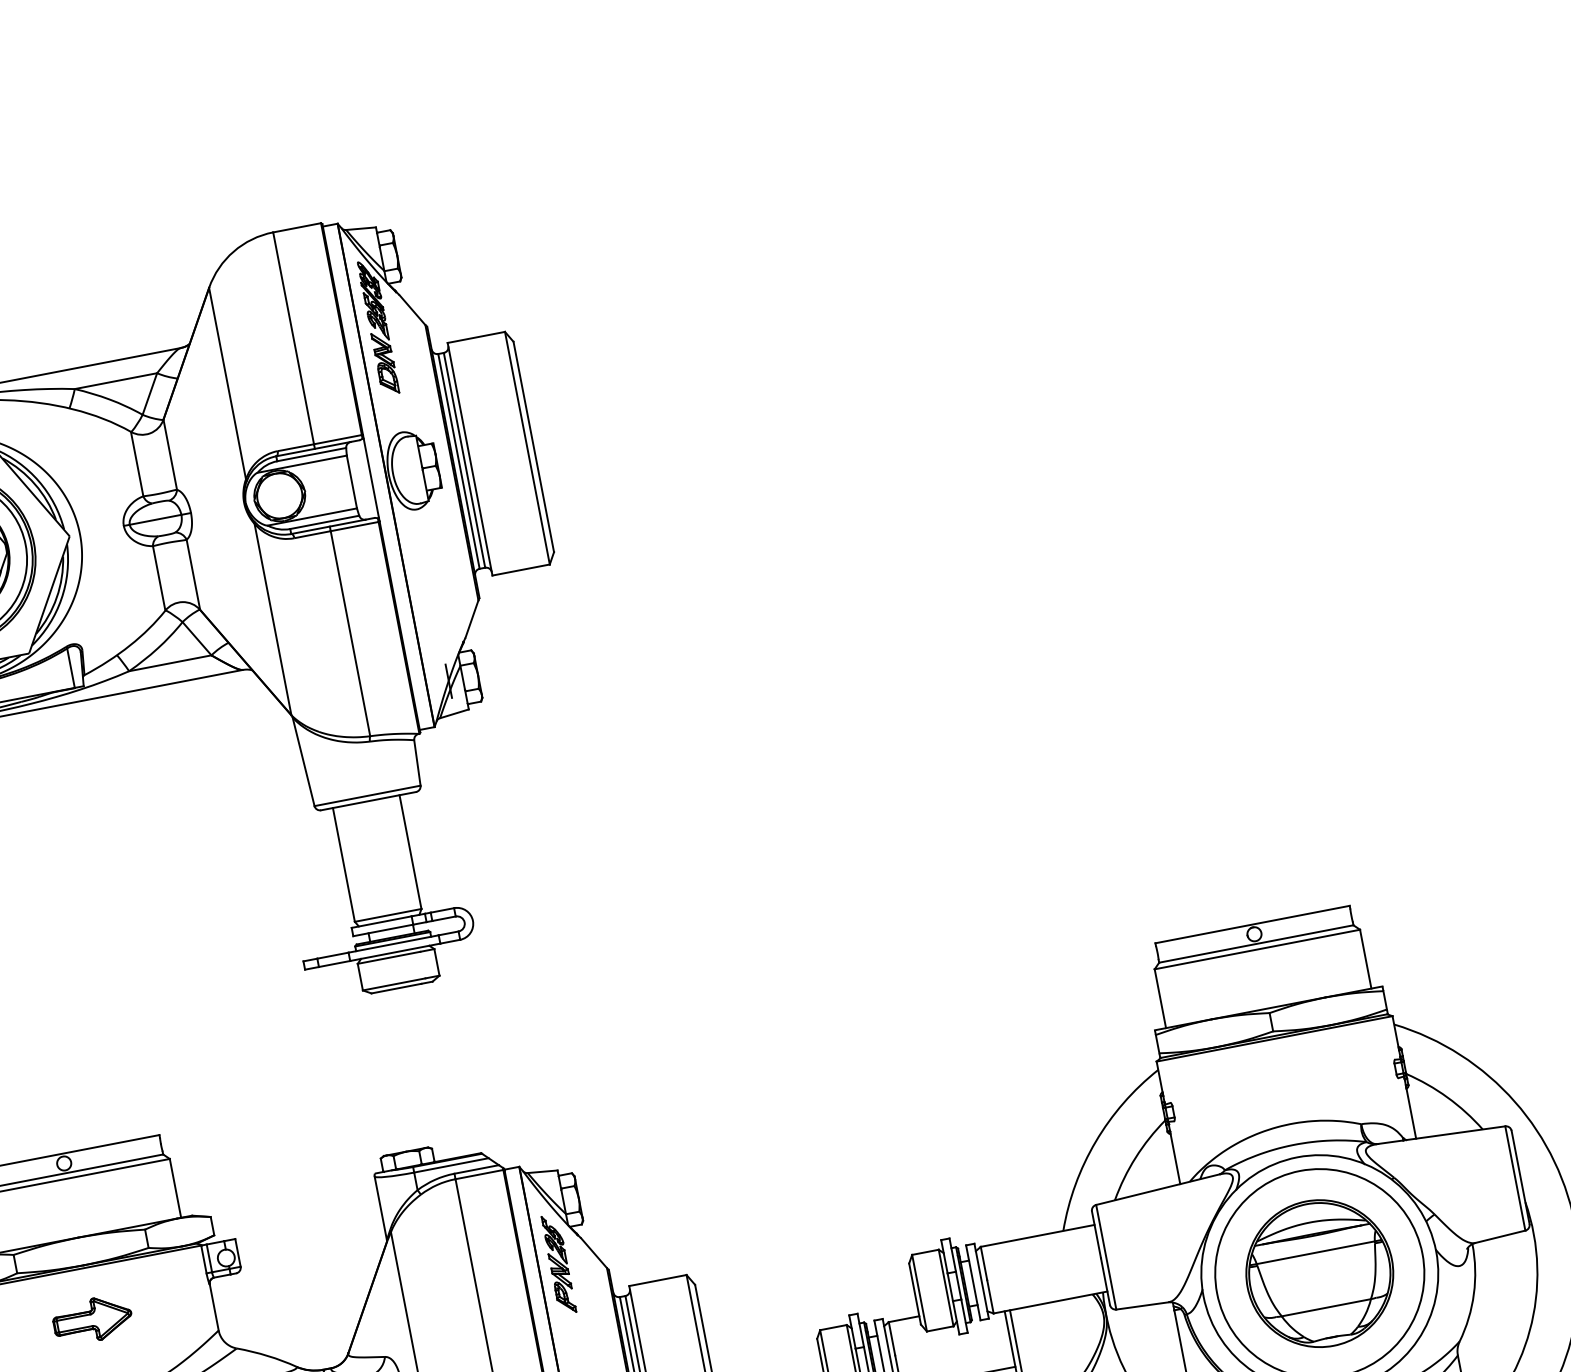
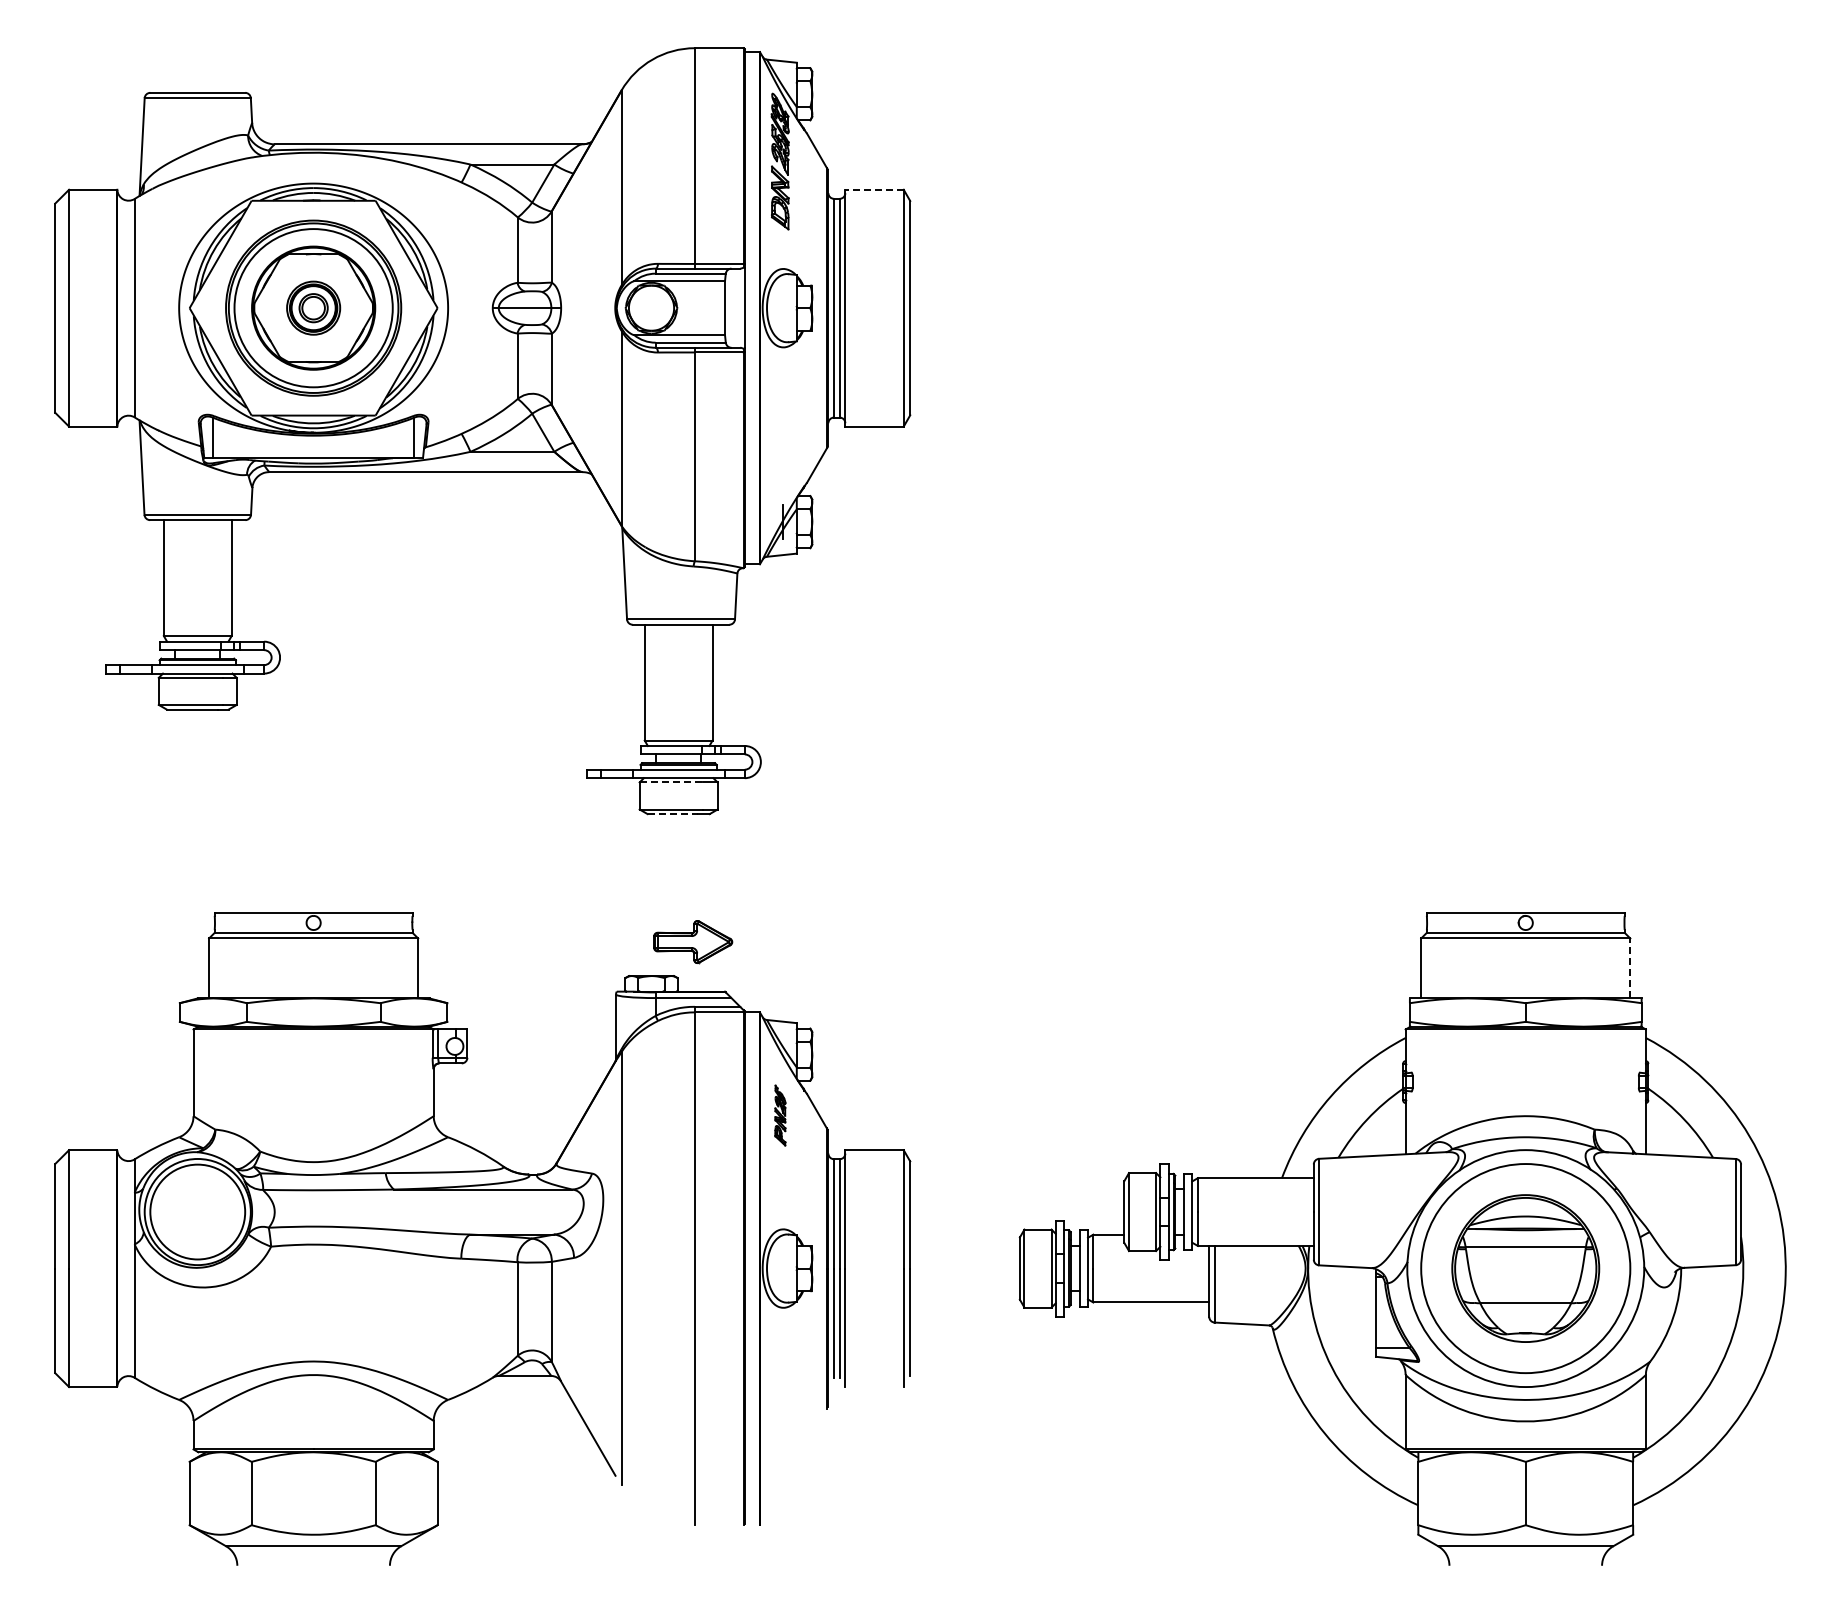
line: (476, 337) -> (874, 189), solid -> dashed
line: (389, 957) -> (671, 782), solid -> dashed
line: (1365, 959) -> (1630, 968), solid -> dashed
line: (397, 988) -> (673, 814), solid -> dashed
part: (559, 1264) -> (780, 1115), size x0.6
part: (93, 1320) -> (693, 942), moved

